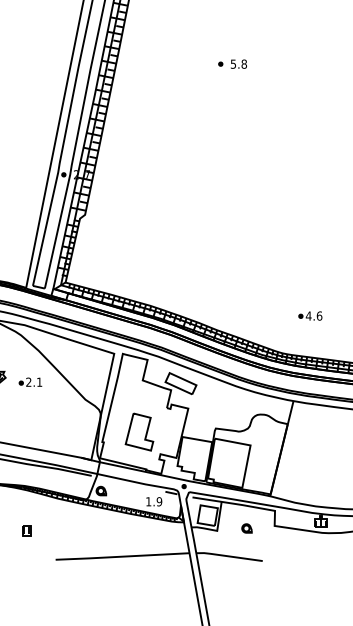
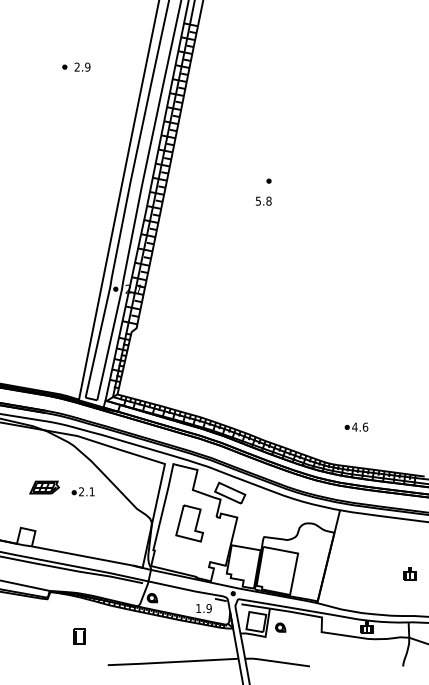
text: (238, 63) -> (263, 200), moved
part: (139, 432) -> (189, 523), moved
part: (246, 528) -> (280, 627), moved
part: (26, 530) -> (79, 636), size x1.6

